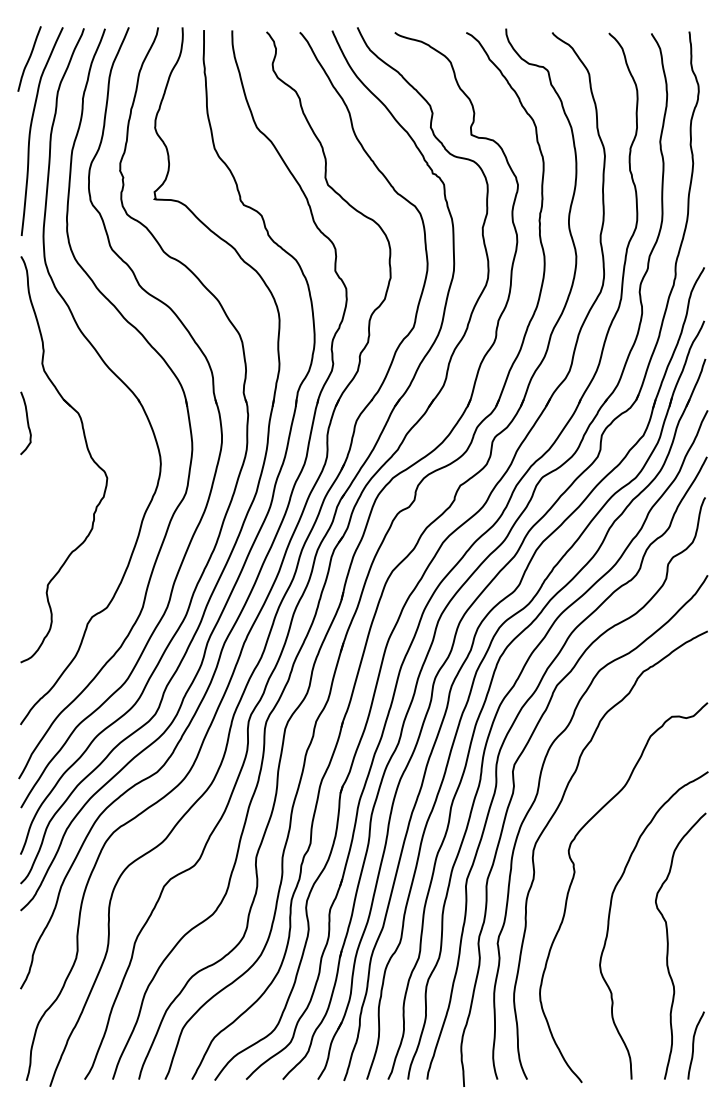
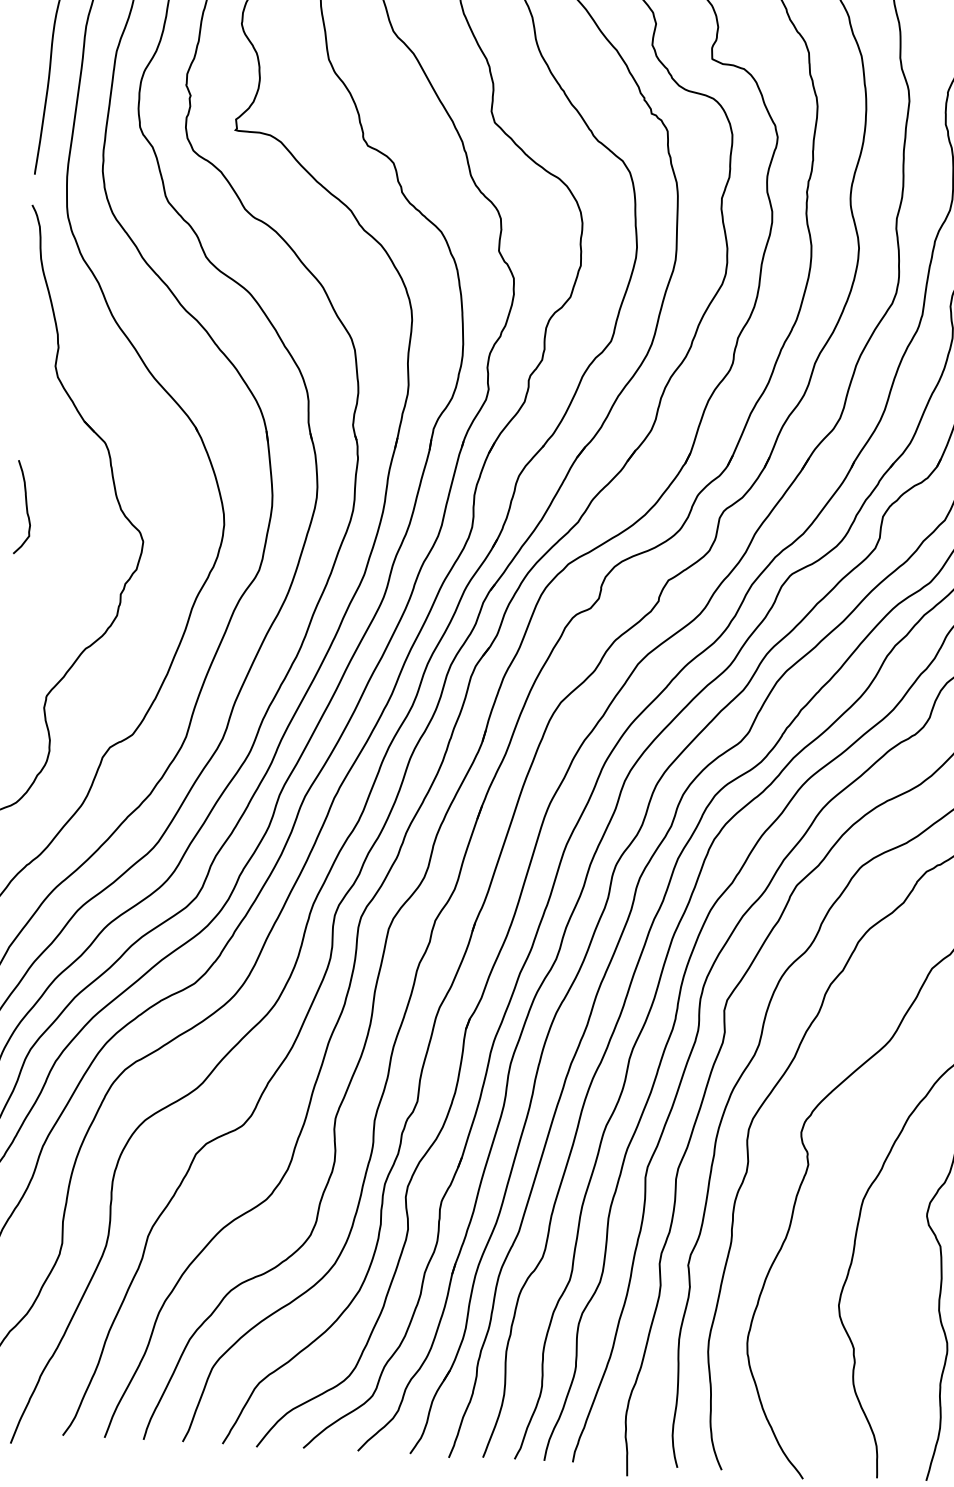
curve: (27, 423) -> (25, 507), moved

